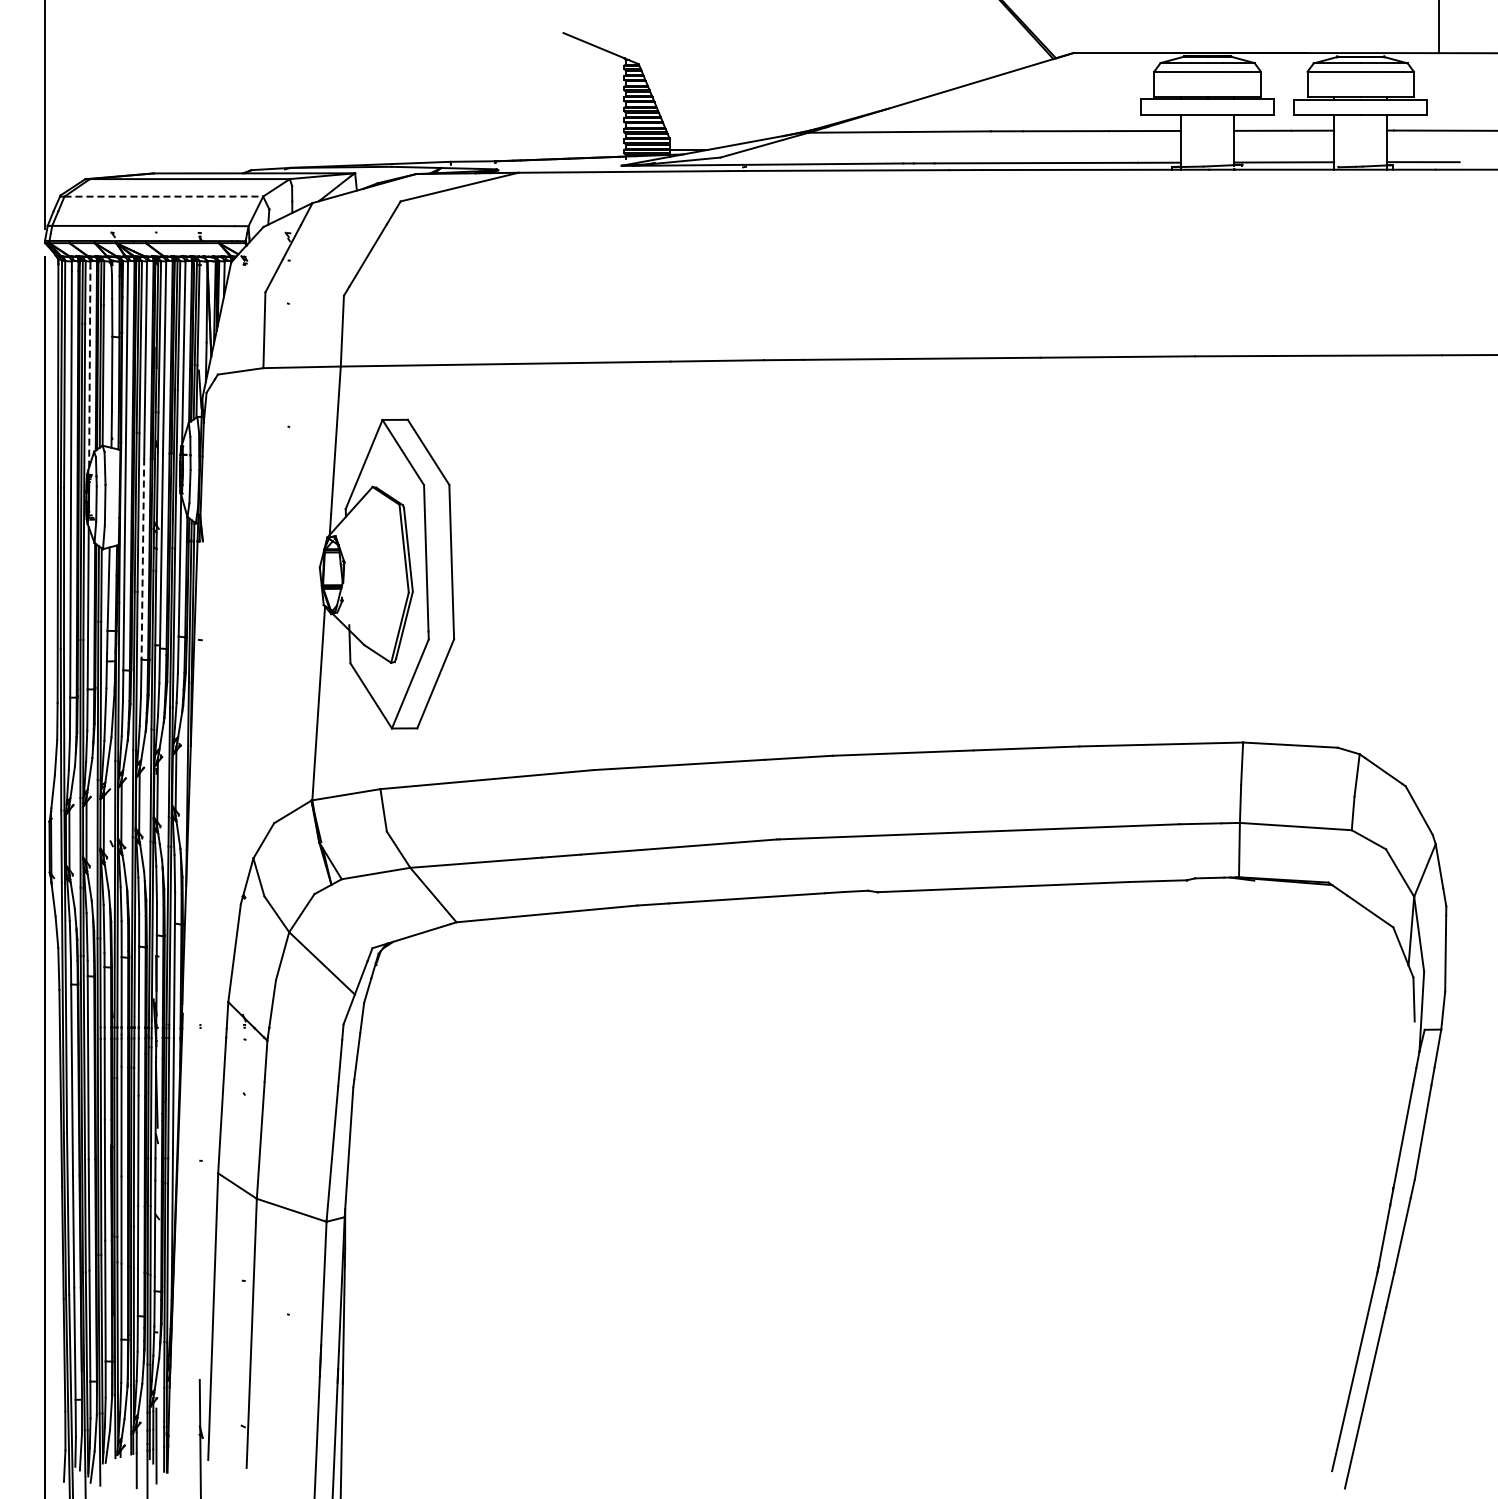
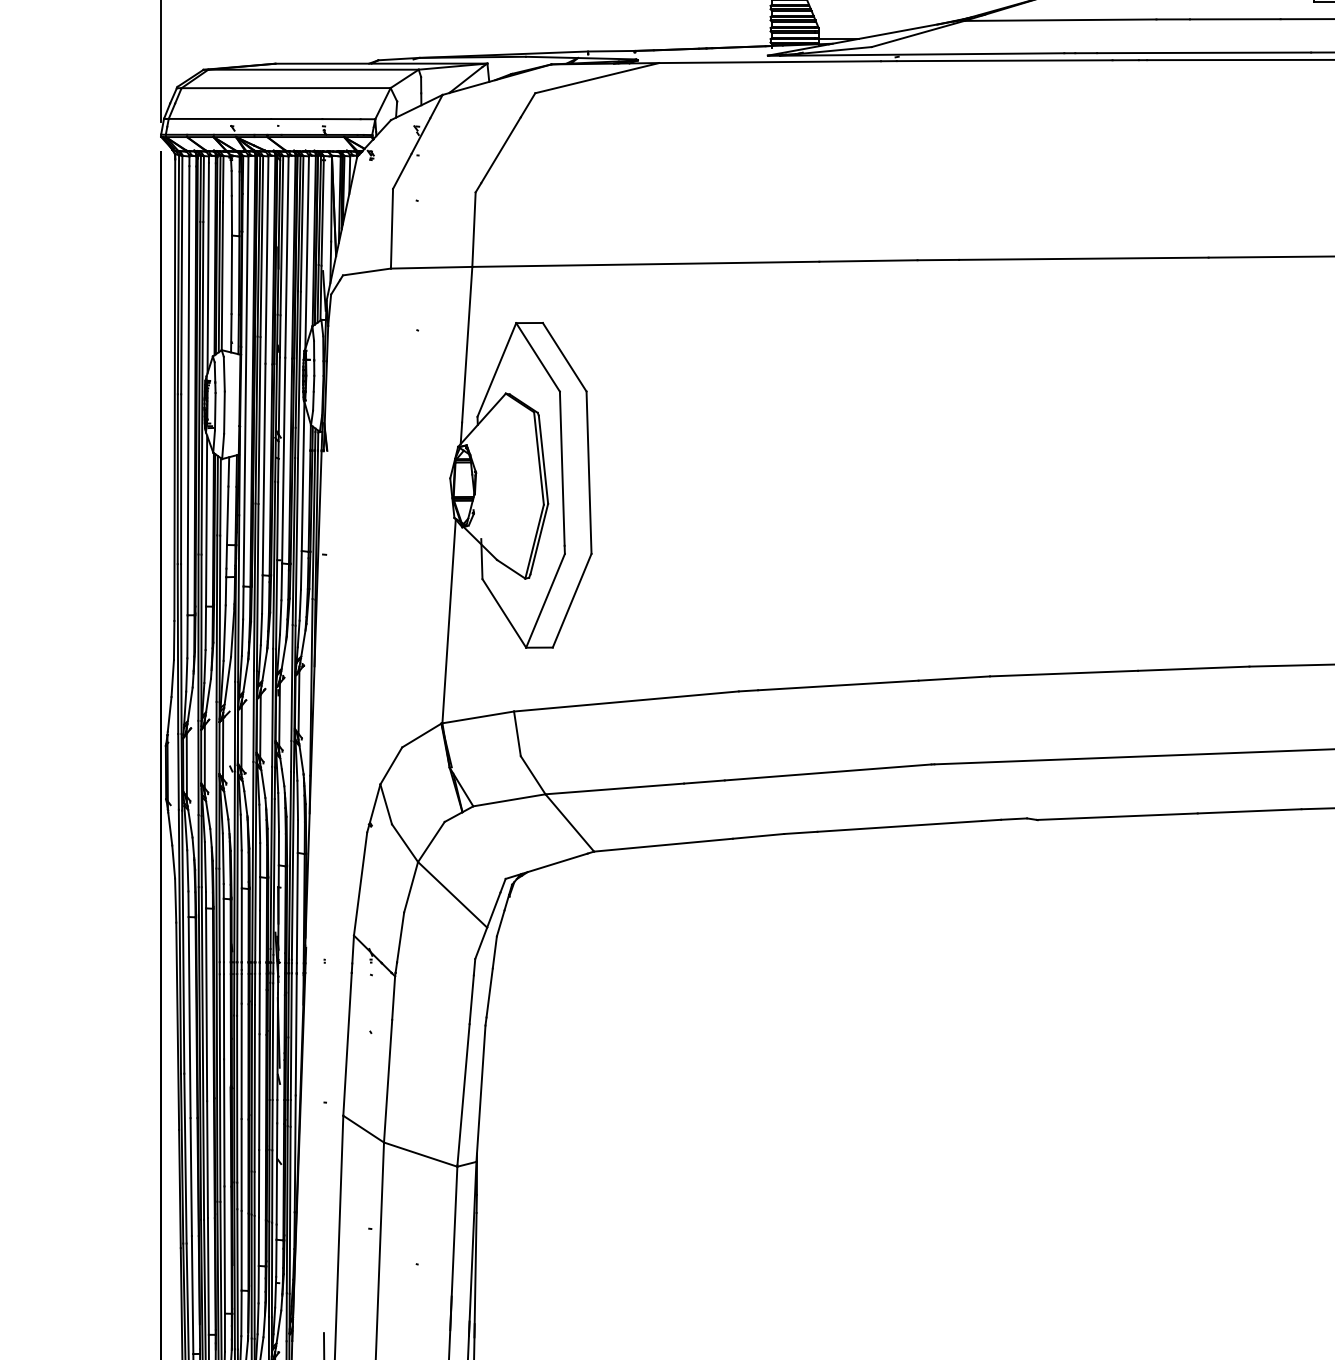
line: (164, 196) -> (286, 88), dashed -> solid
line: (89, 367) -> (207, 267), dashed -> solid
line: (142, 559) -> (263, 469), dashed -> solid

